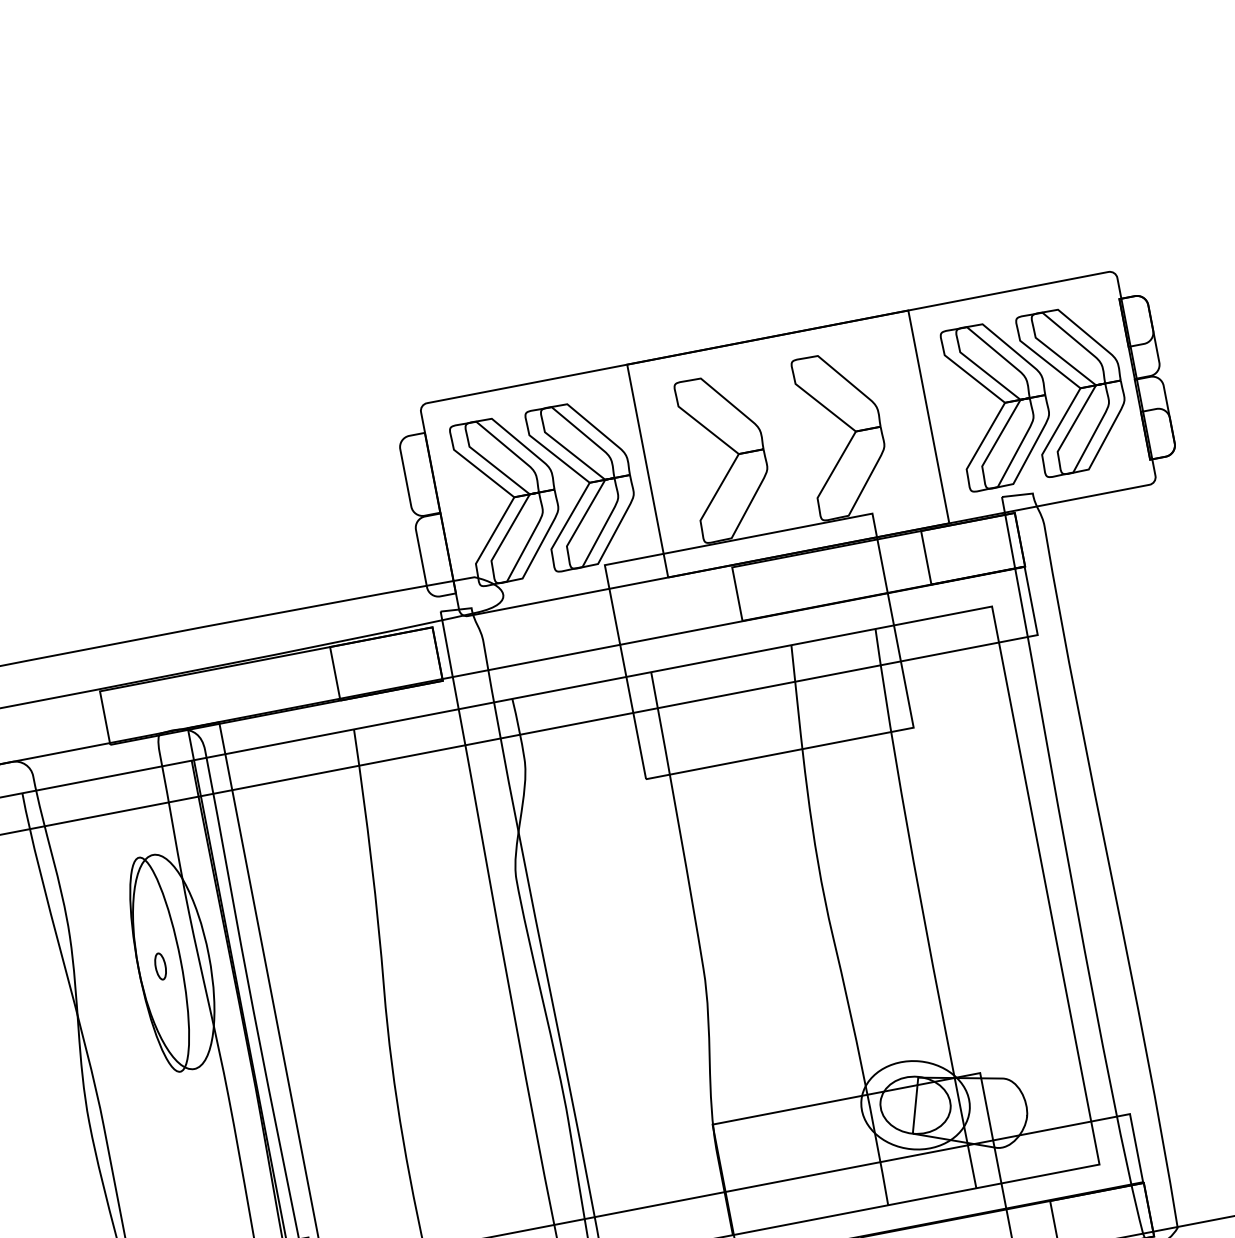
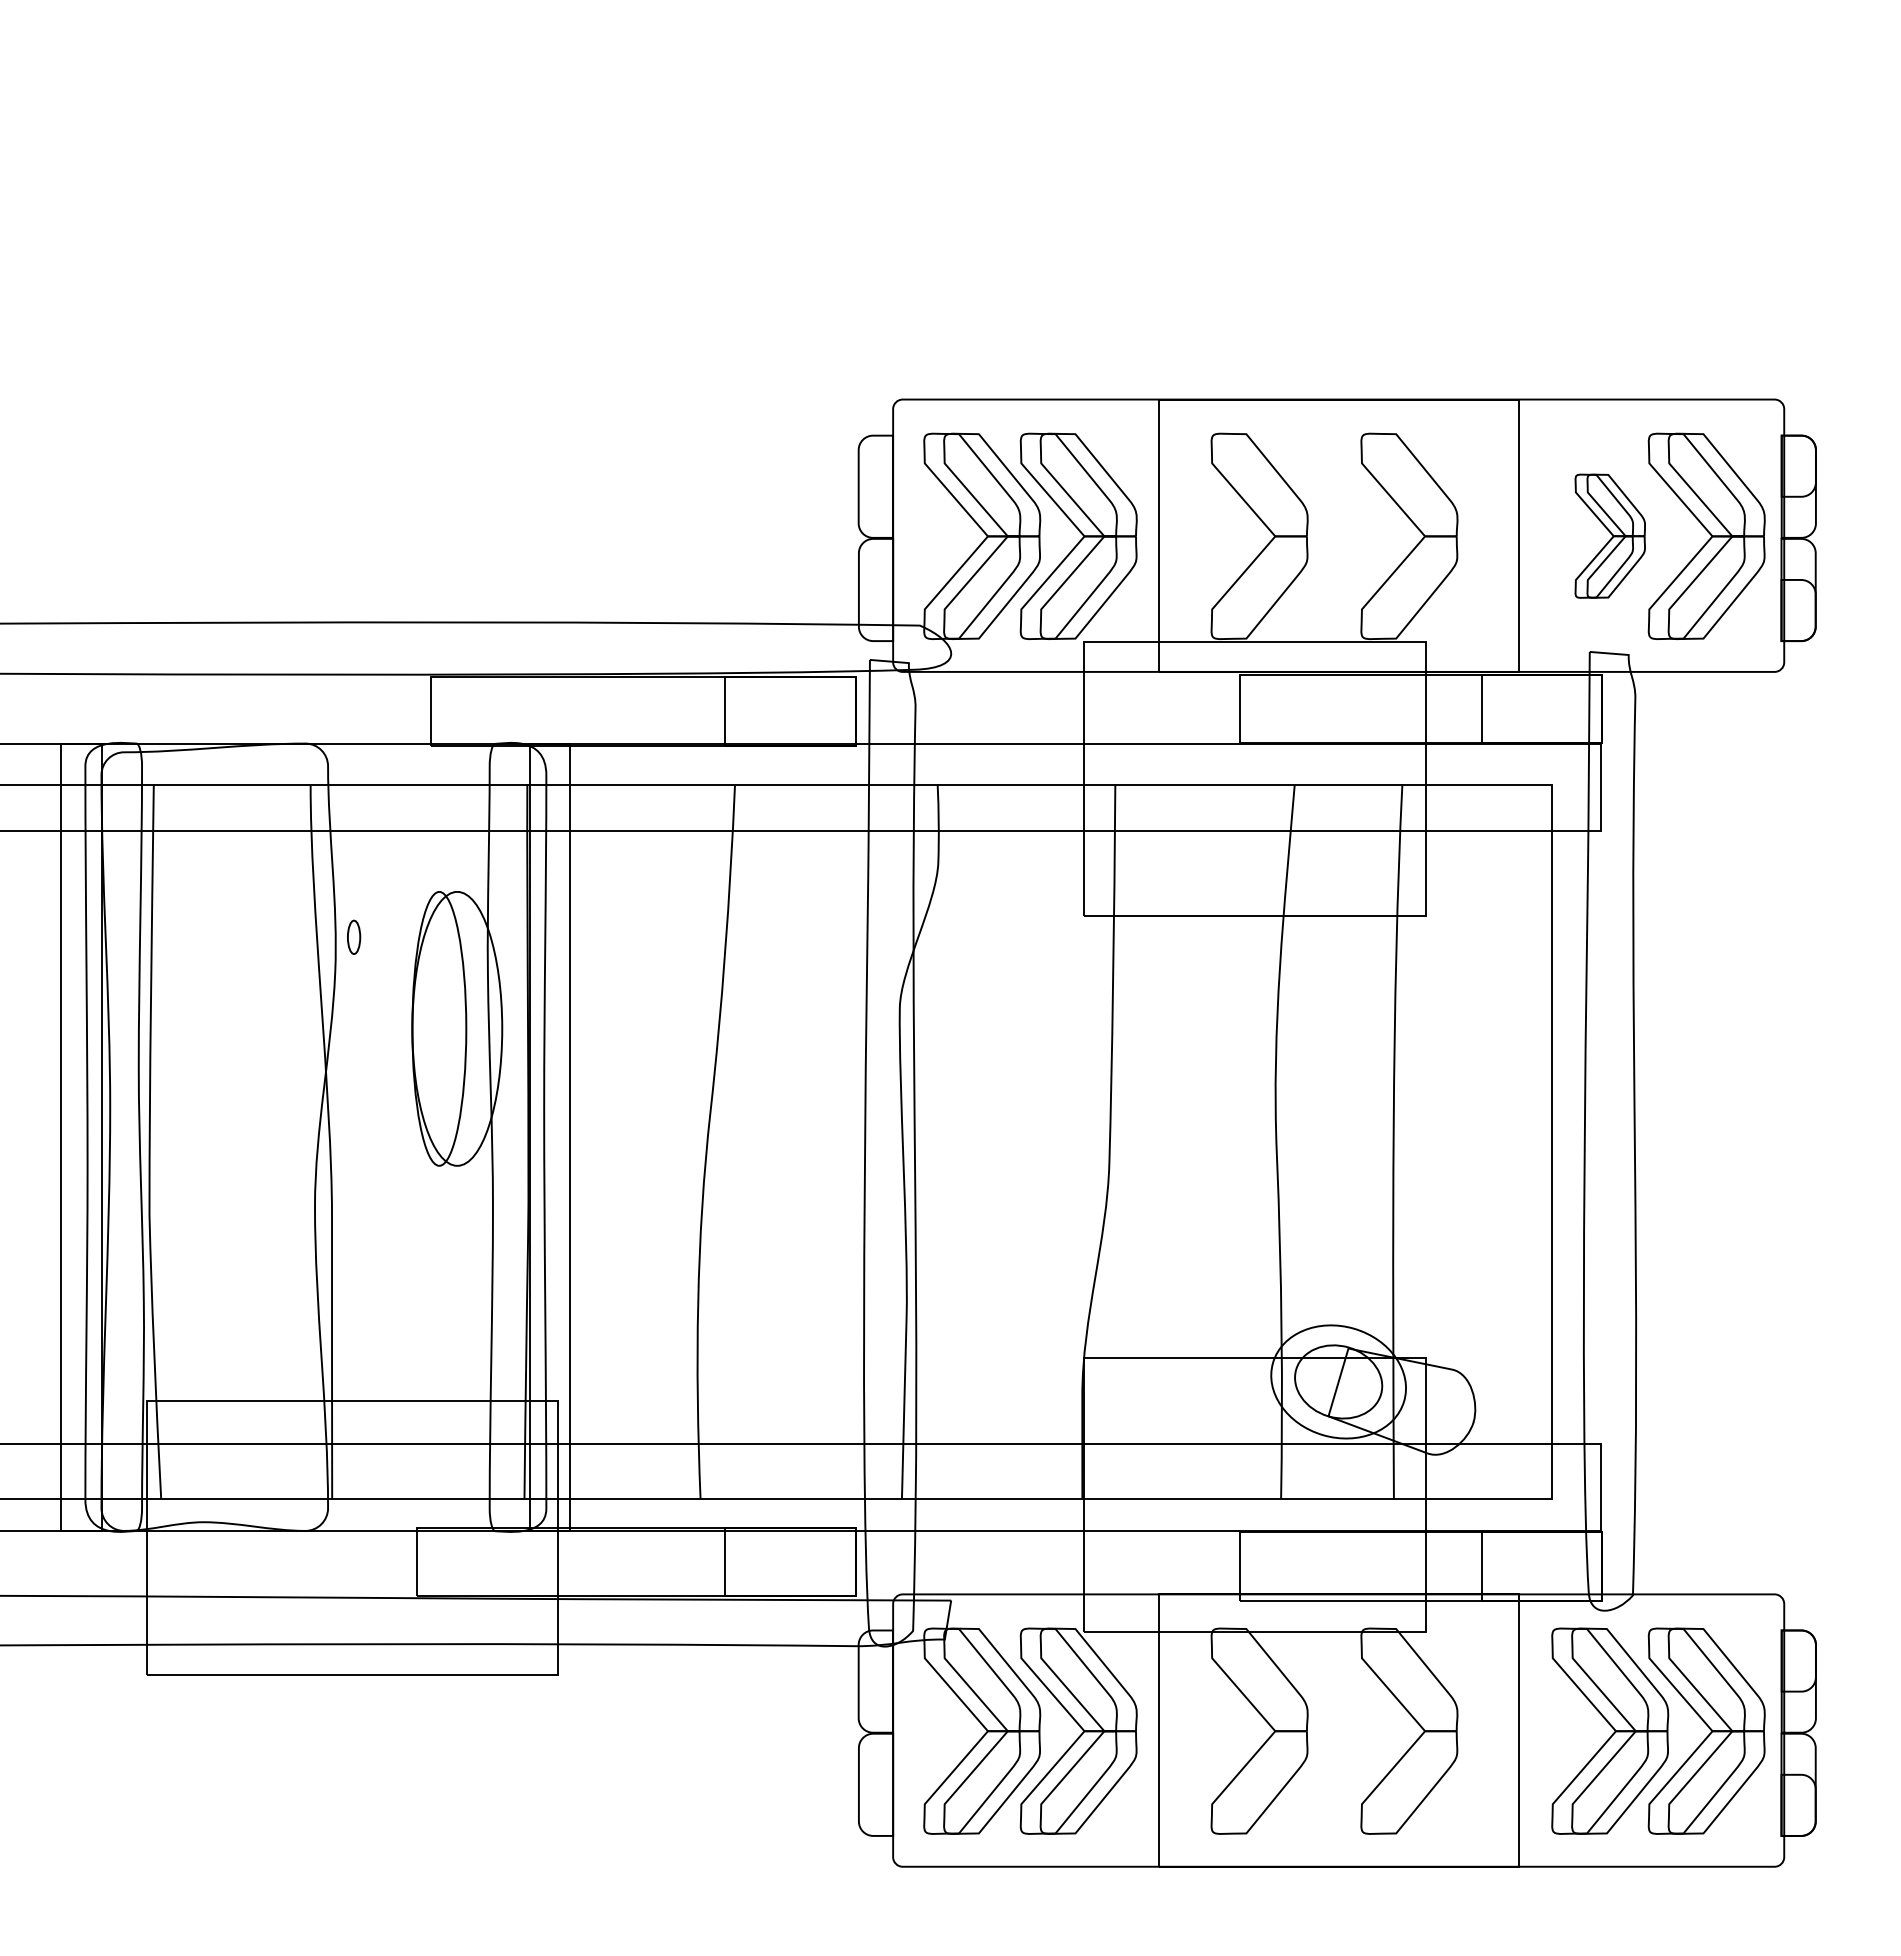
part: (1000, 402) -> (1610, 535), size x0.6
part: (160, 965) -> (354, 936), moved

